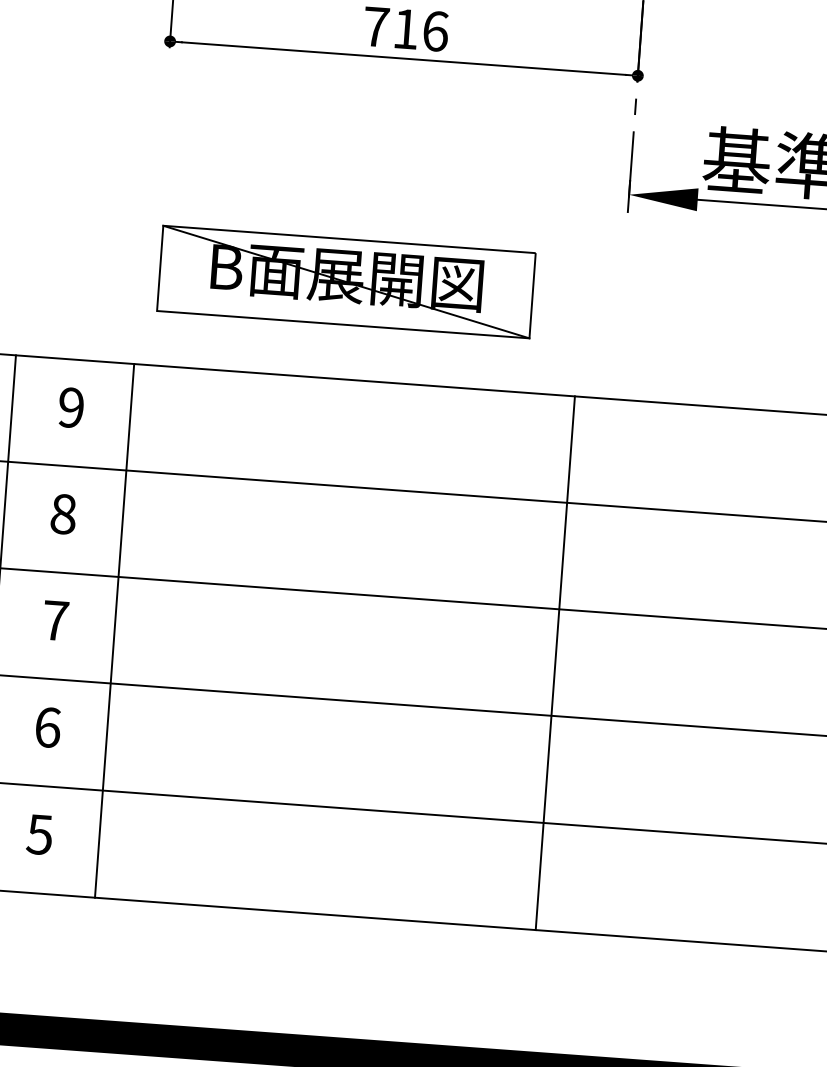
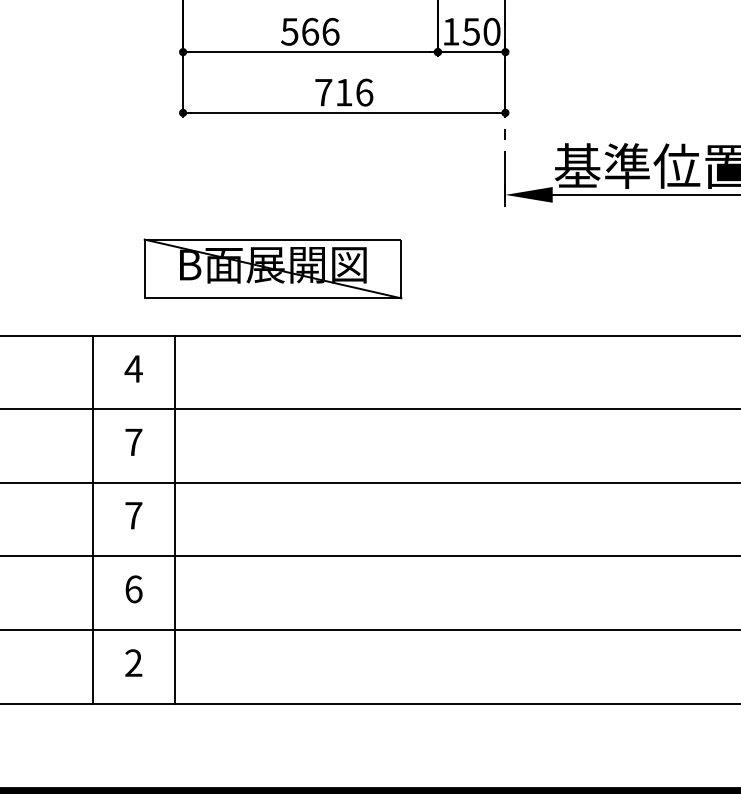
part: (345, 281) -> (272, 268), moved
text: (70, 407) -> (133, 368), 9 -> 4
text: (63, 514) -> (133, 442), 8 -> 7
line: (555, 662) -> (478, 519), removed
text: (39, 835) -> (133, 663), 5 -> 2

